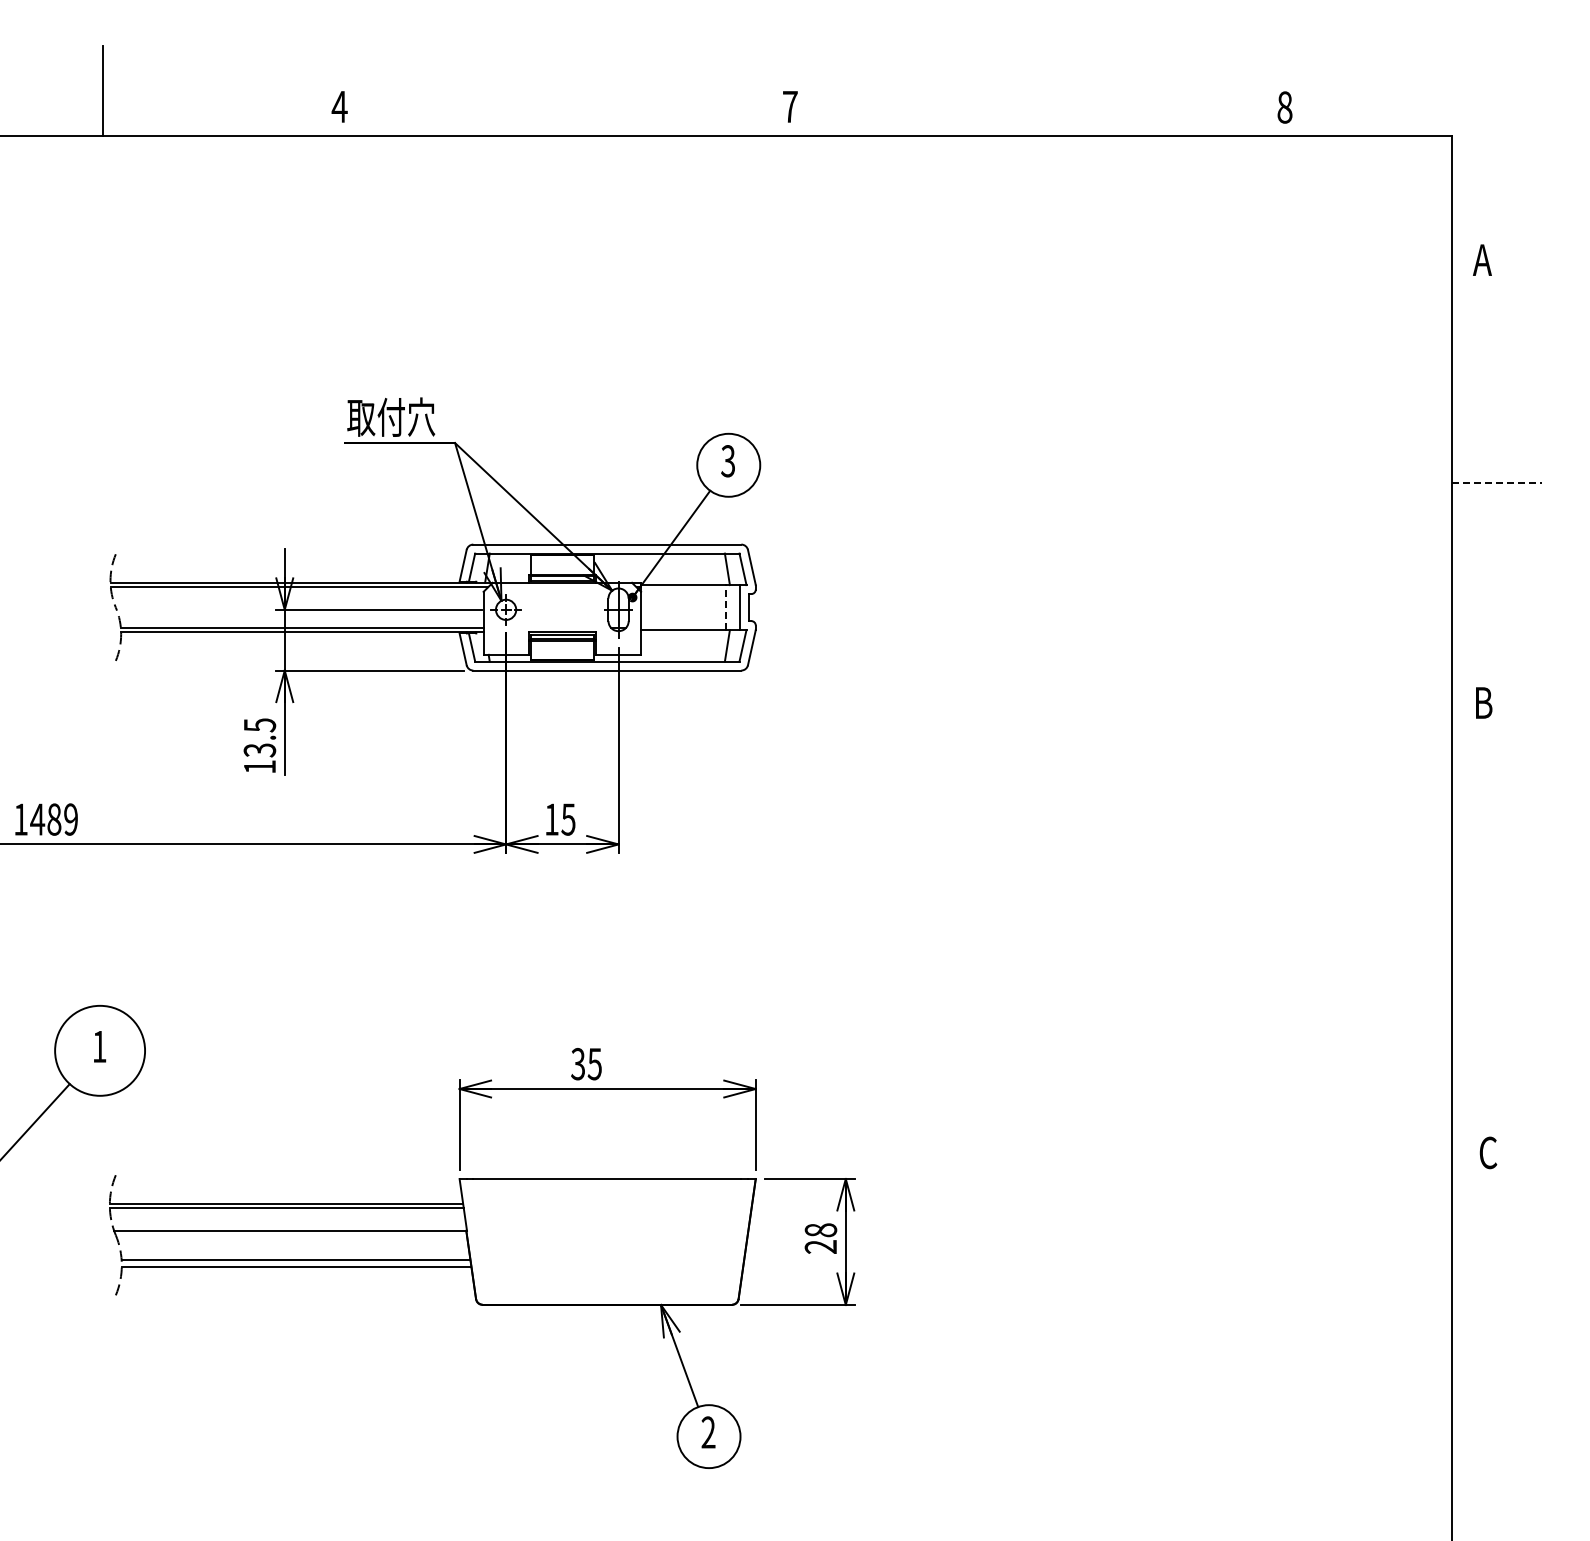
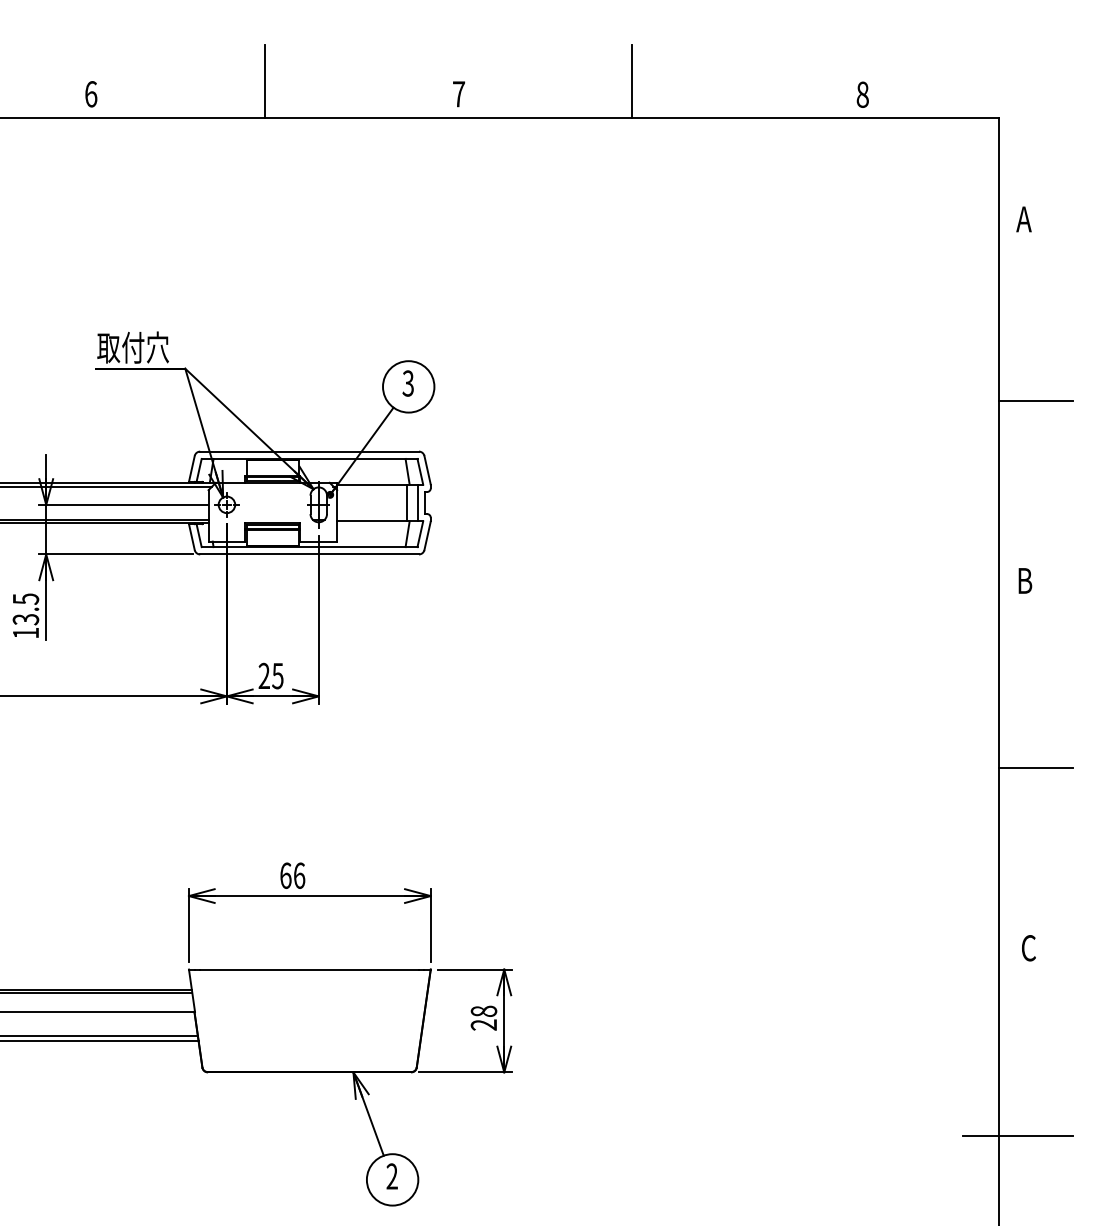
line: (552, 91) -> (264, 81), added
line: (1002, 91) -> (632, 81), added
text: (339, 106) -> (90, 93), 4 -> 6
line: (1497, 482) -> (1036, 400), dashed -> solid
line: (726, 607) -> (406, 502), dashed -> solid
text: (551, 819) -> (264, 676), 15 -> 25
line: (1497, 932) -> (1036, 768), added
text: (586, 1063) -> (292, 875), 35 -> 66
line: (1474, 1382) -> (1017, 1135), added

